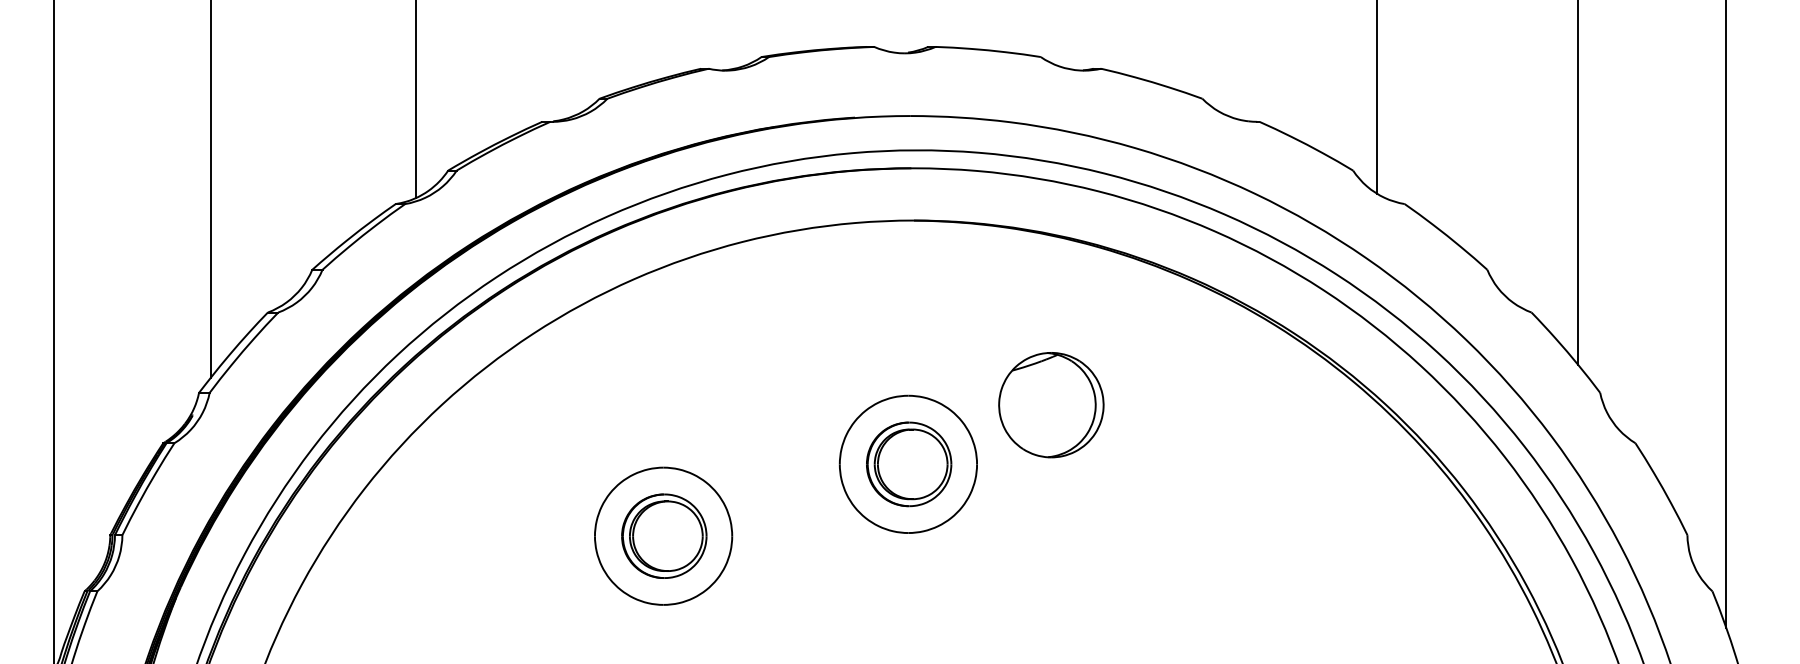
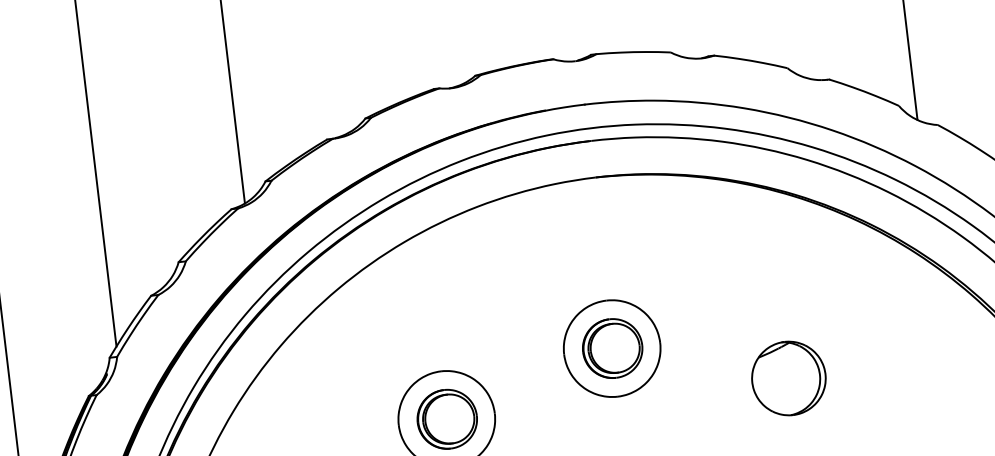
part: (1051, 405) -> (789, 378), moved

